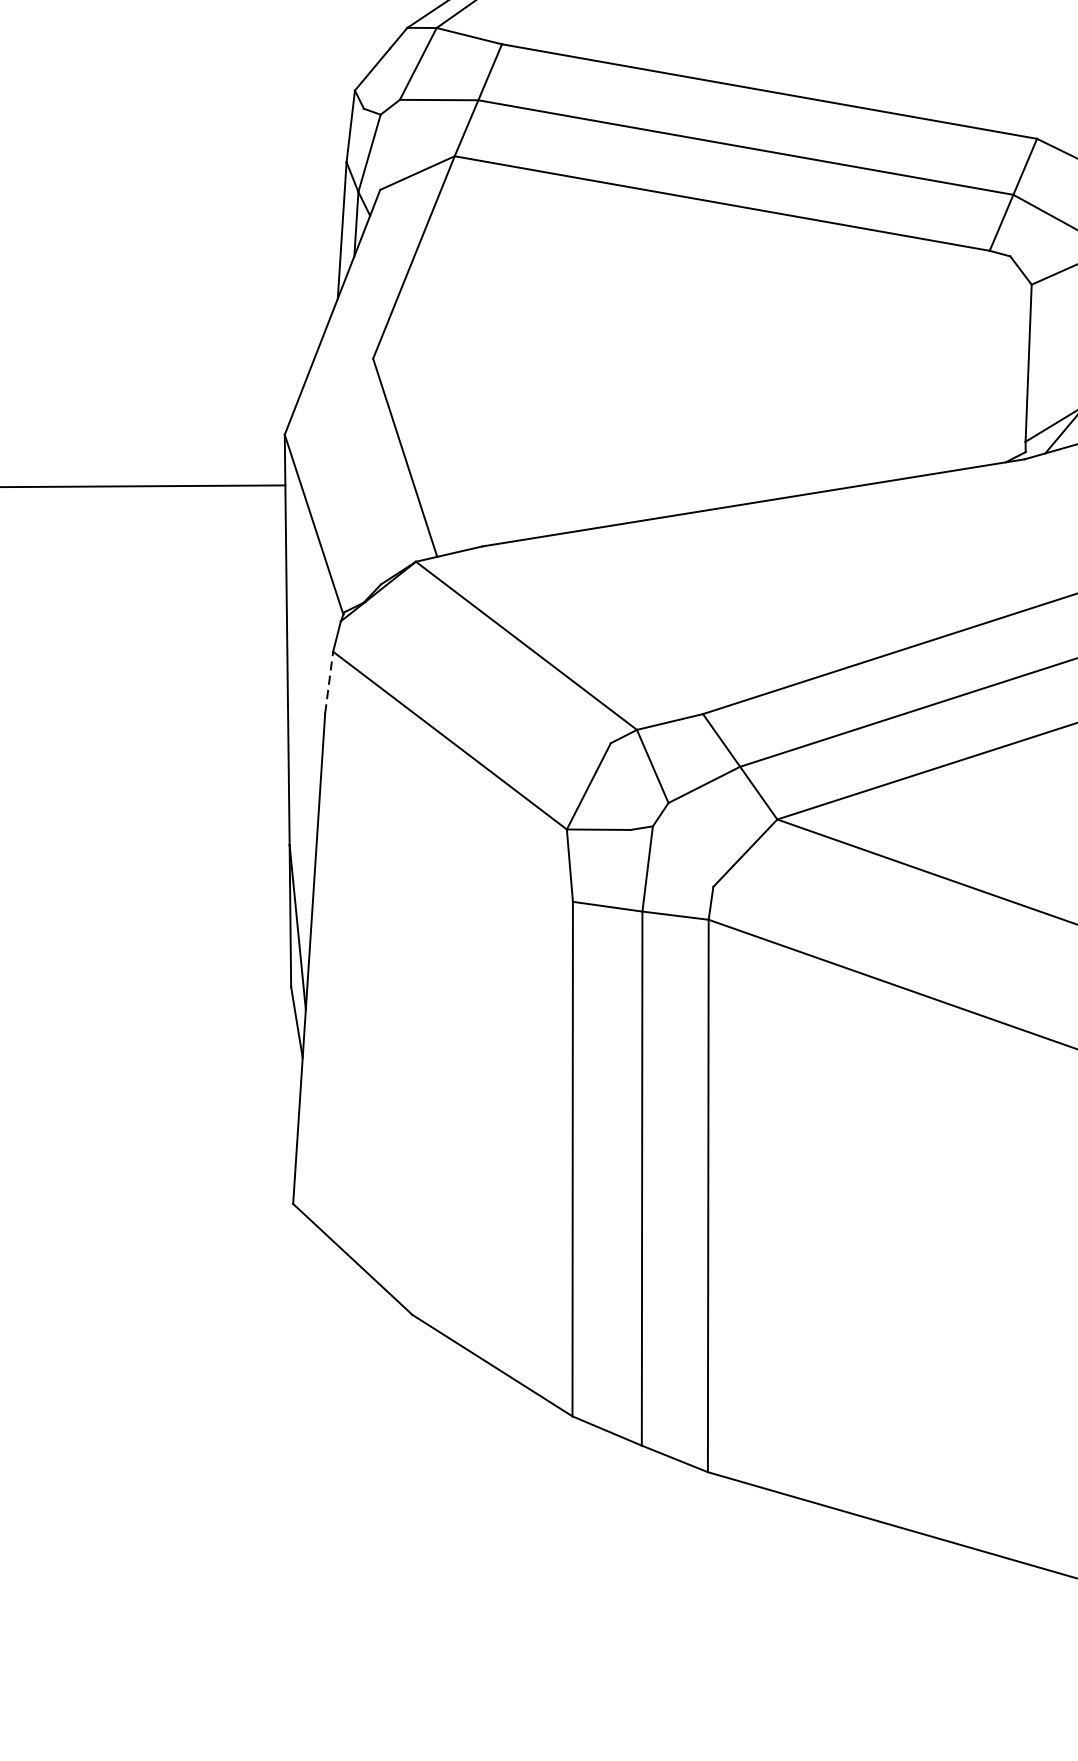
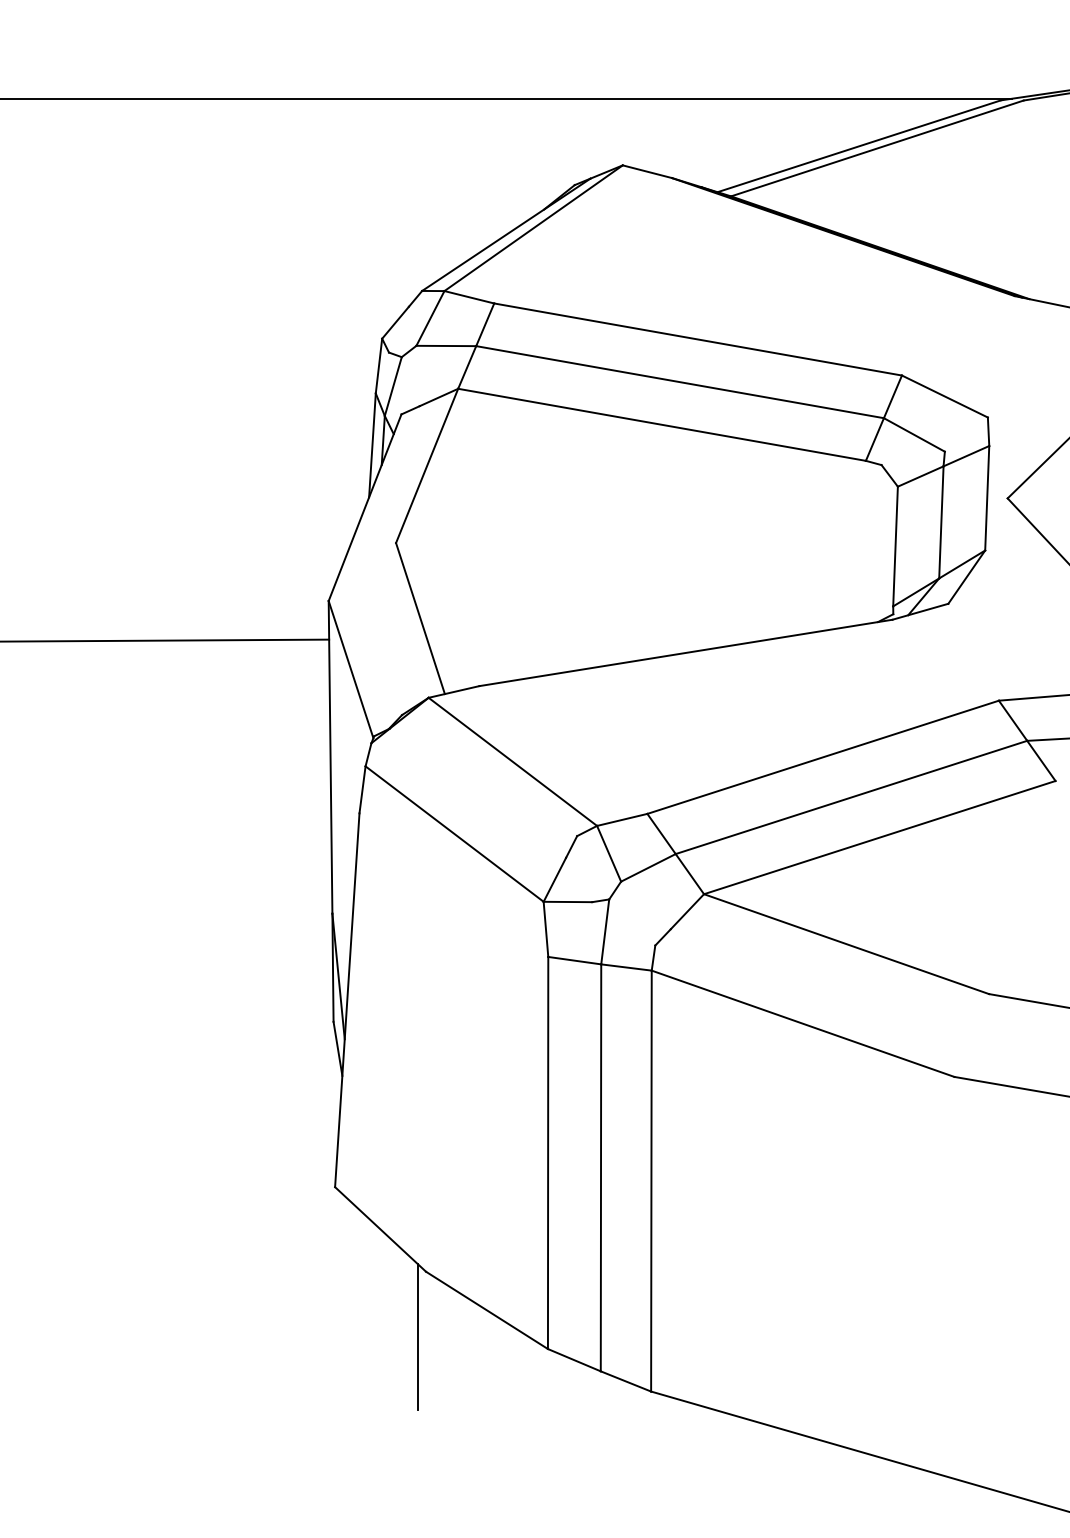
line: (329, 682) -> (362, 789), dashed -> solid
line: (401, 1399) -> (417, 1336), added

